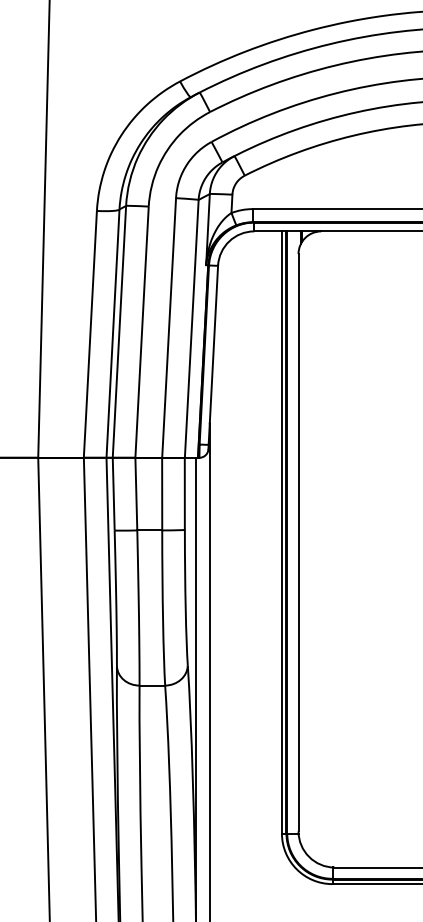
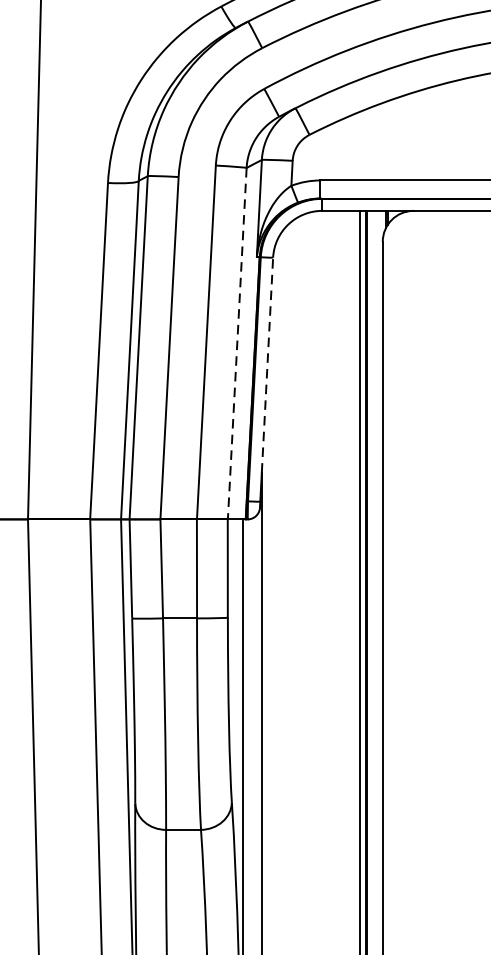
line: (191, 329) -> (236, 344), solid -> dashed
line: (213, 344) -> (266, 364), solid -> dashed

